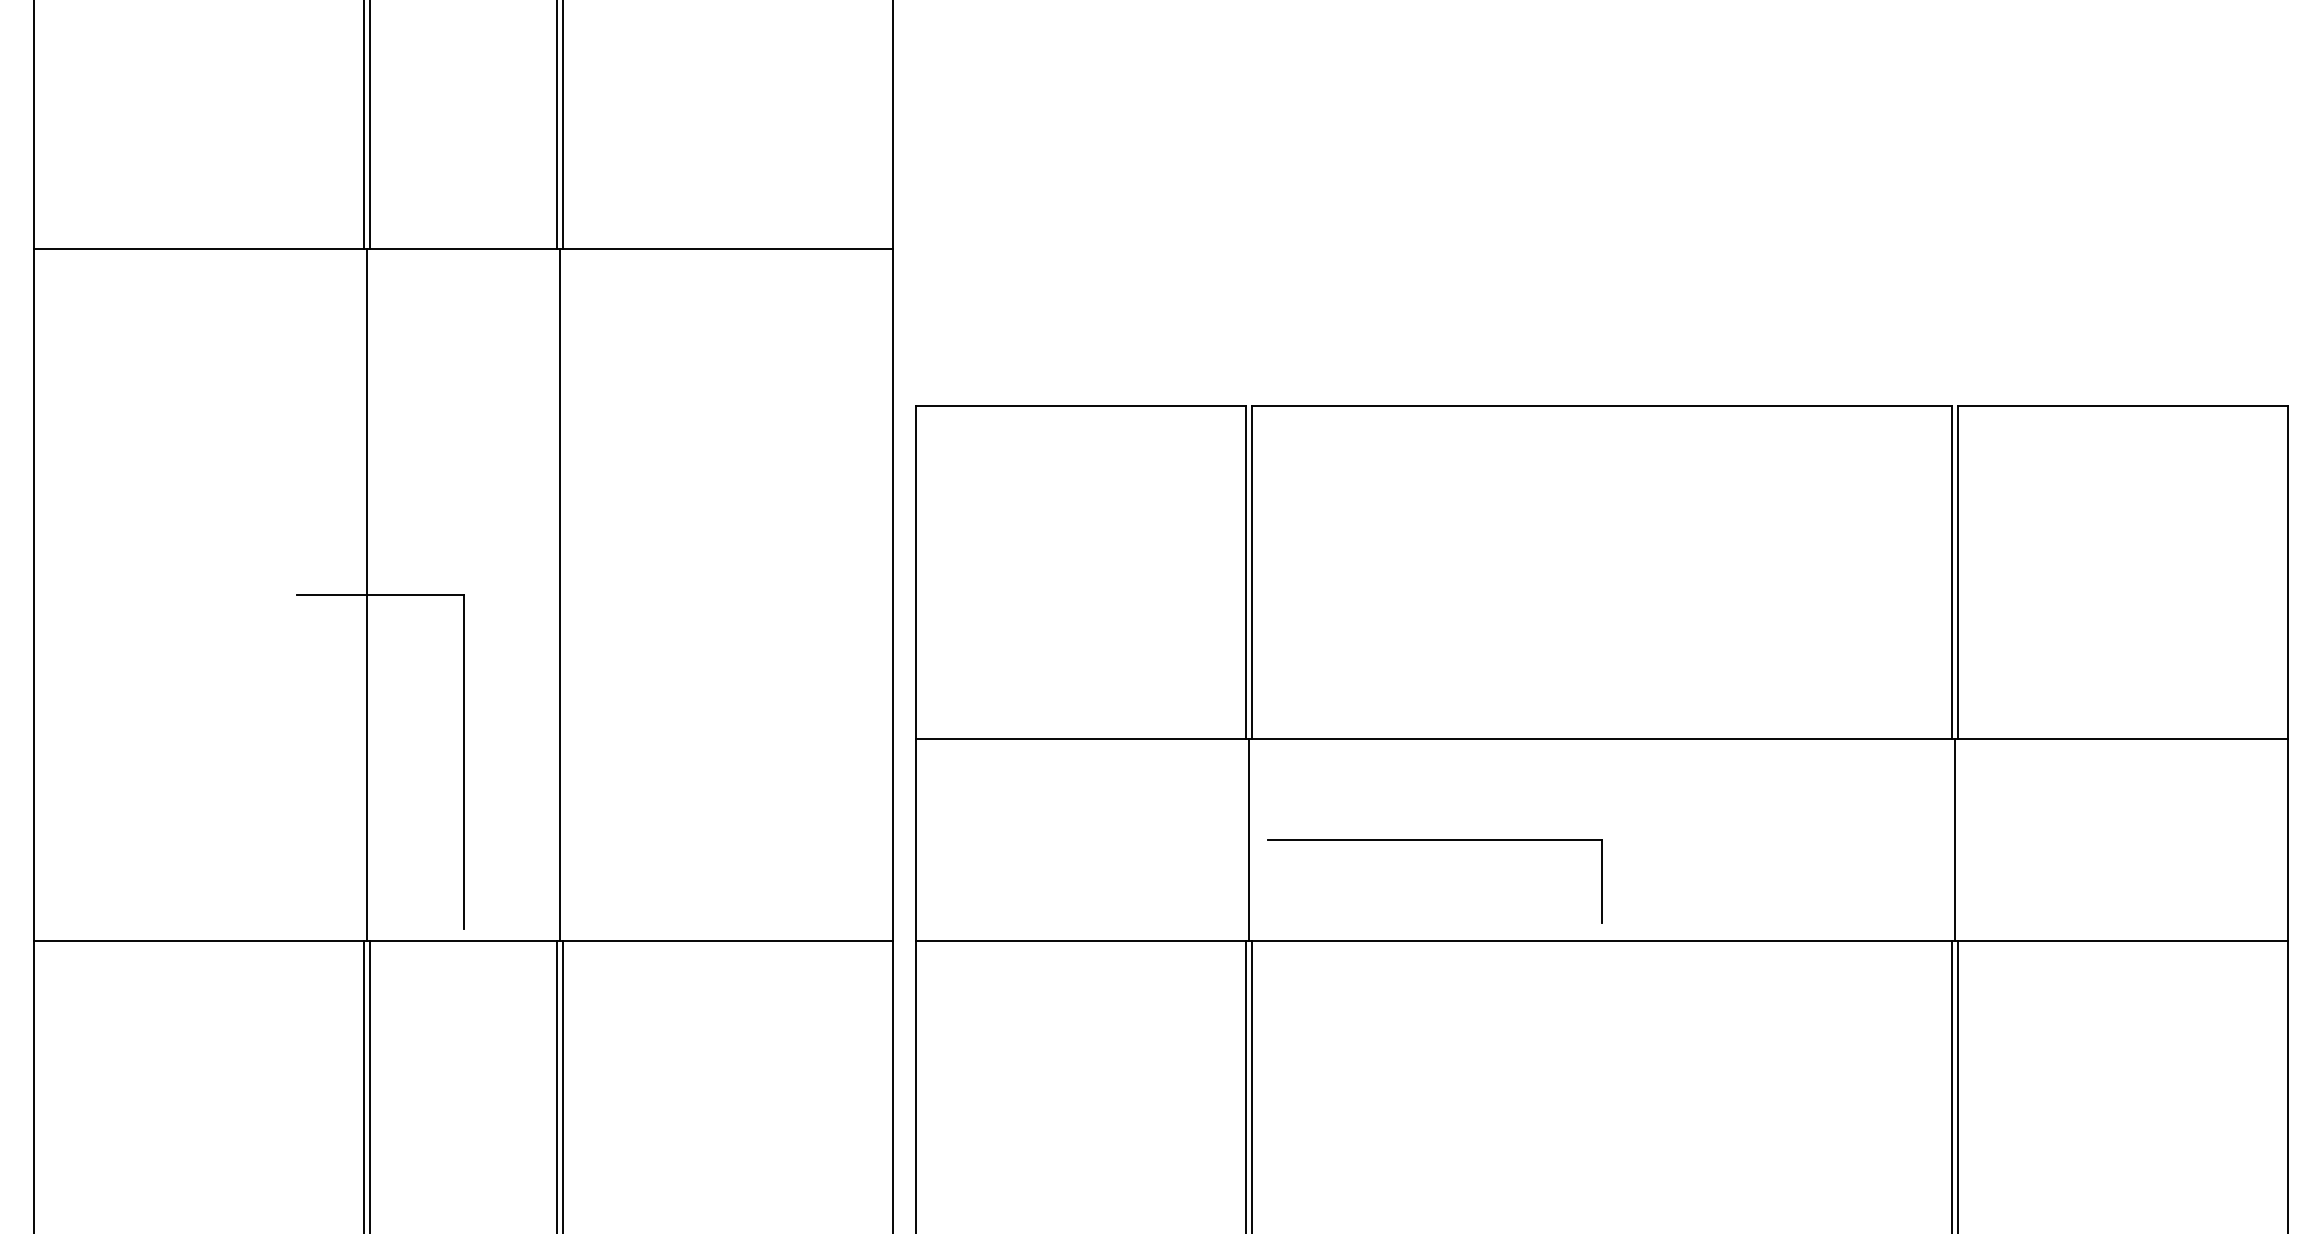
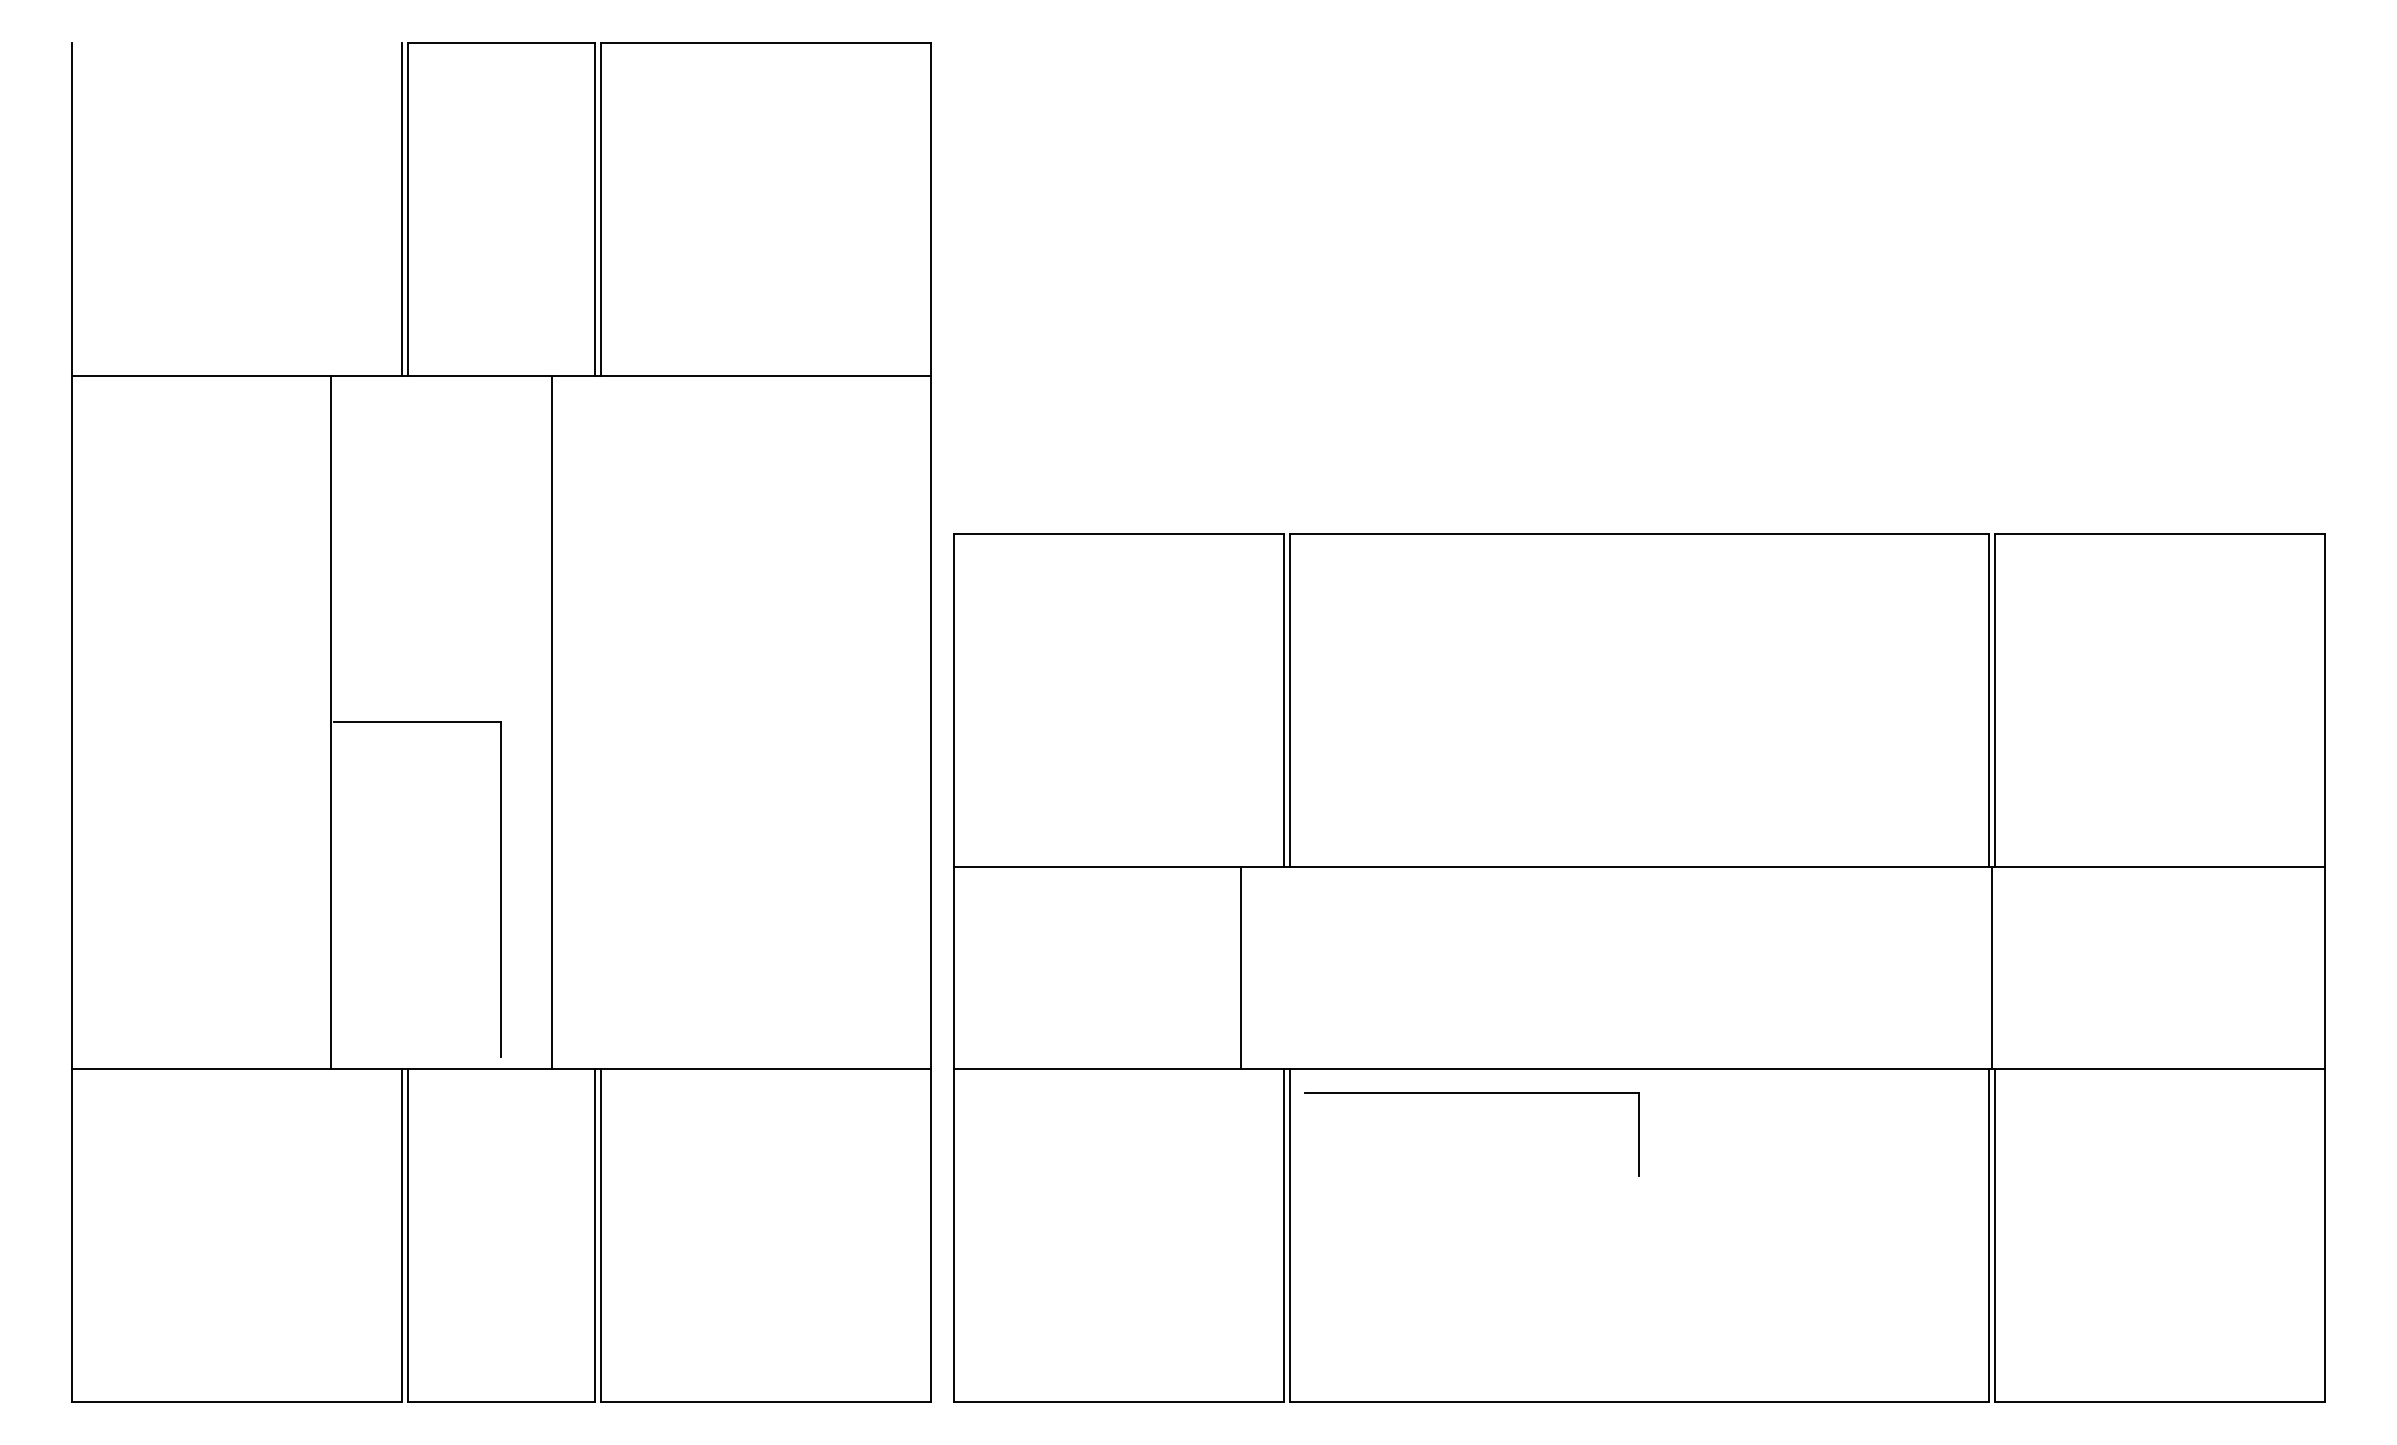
line: (367, 594) -> (330, 722), moved
line: (560, 594) -> (551, 722), moved
line: (1249, 839) -> (1240, 967), moved
part: (1434, 840) -> (1471, 1093), moved

